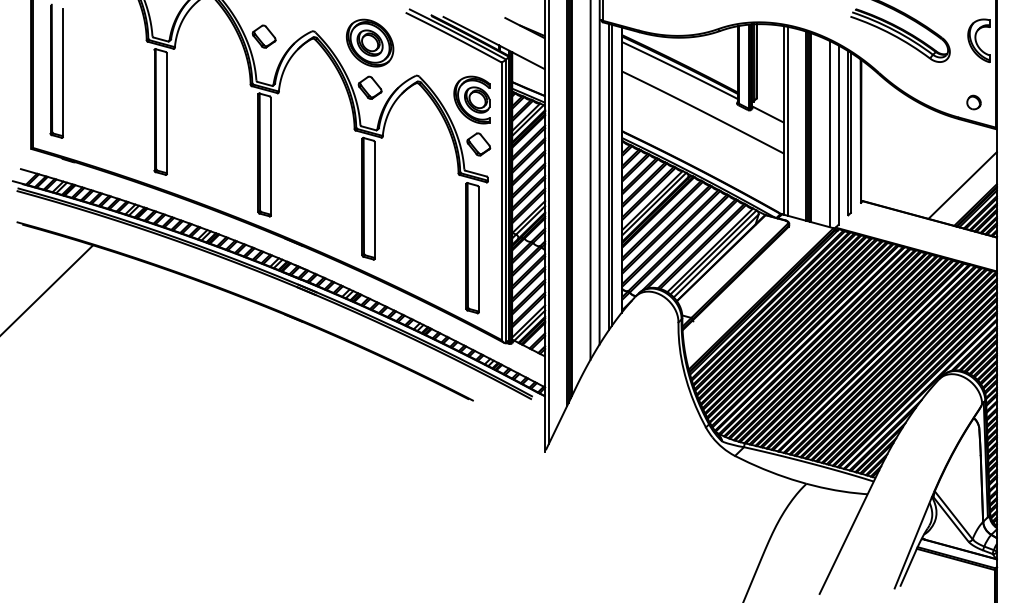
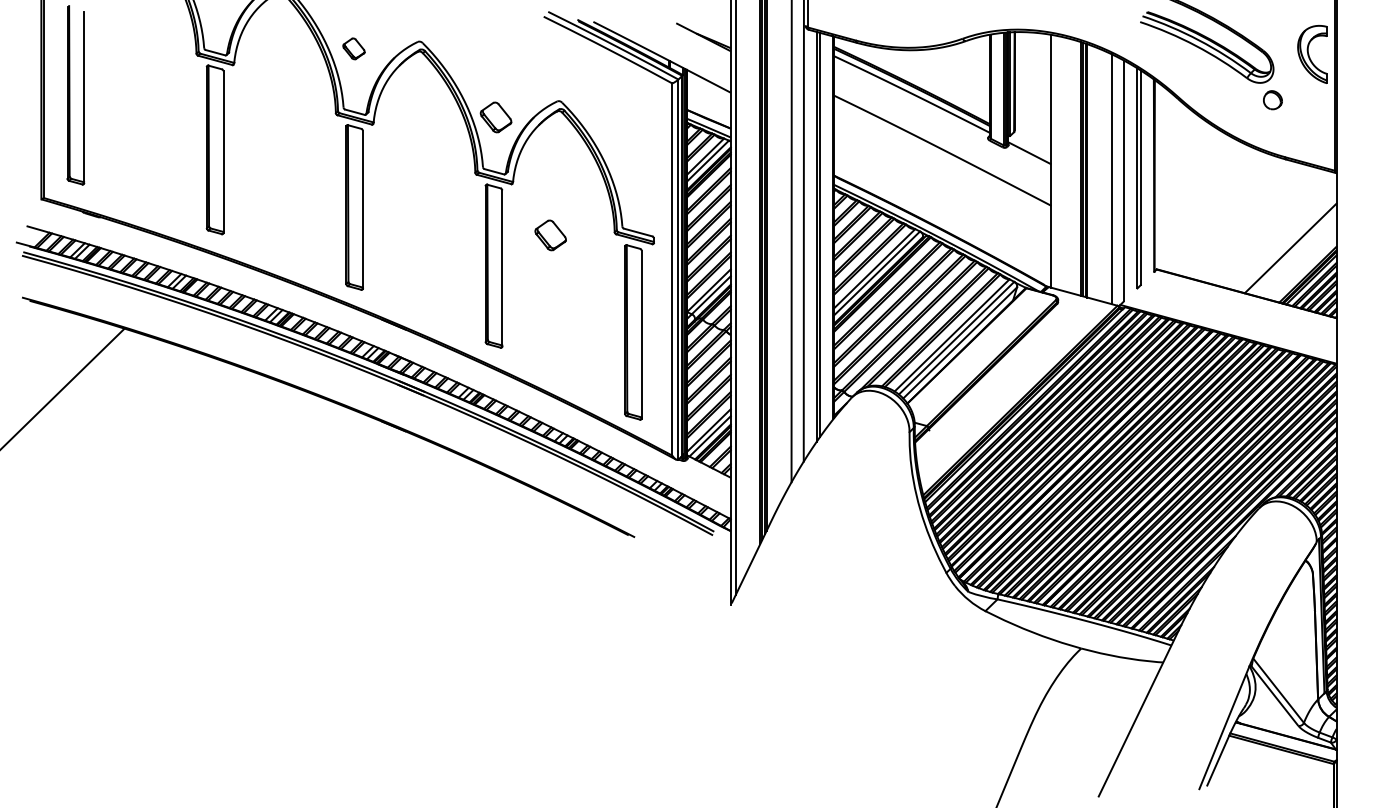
part: (263, 36) -> (353, 48), size x0.7
part: (369, 43) -> (495, 57), removed
part: (471, 99) -> (632, 133), removed
part: (973, 102) -> (1272, 100), moved
line: (788, 121) -> (1056, 162), removed
part: (478, 144) -> (550, 235), moved

